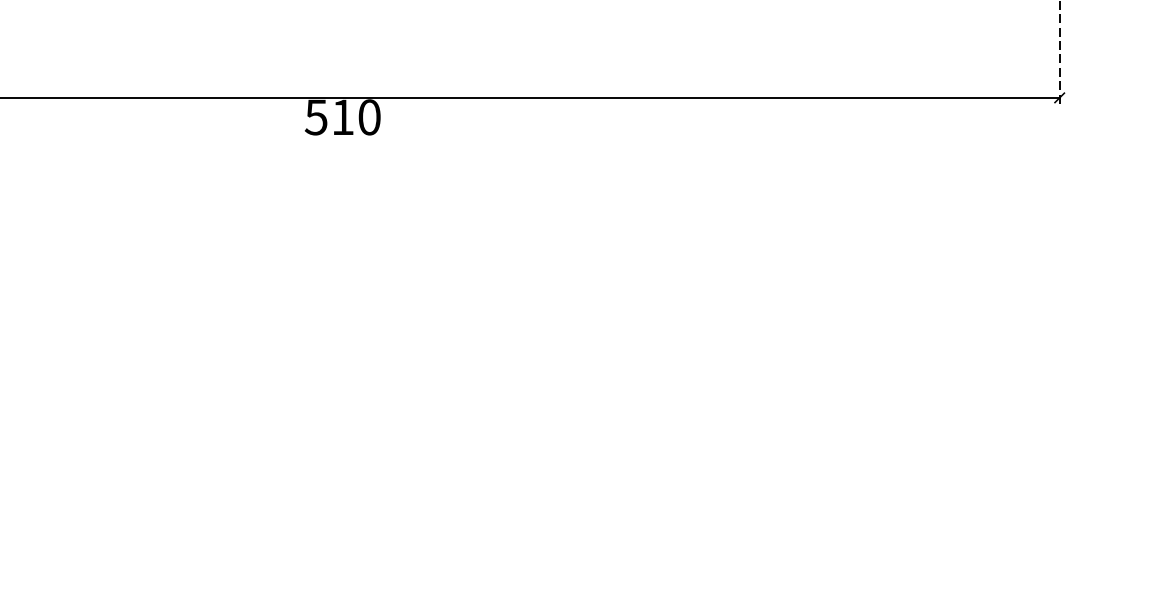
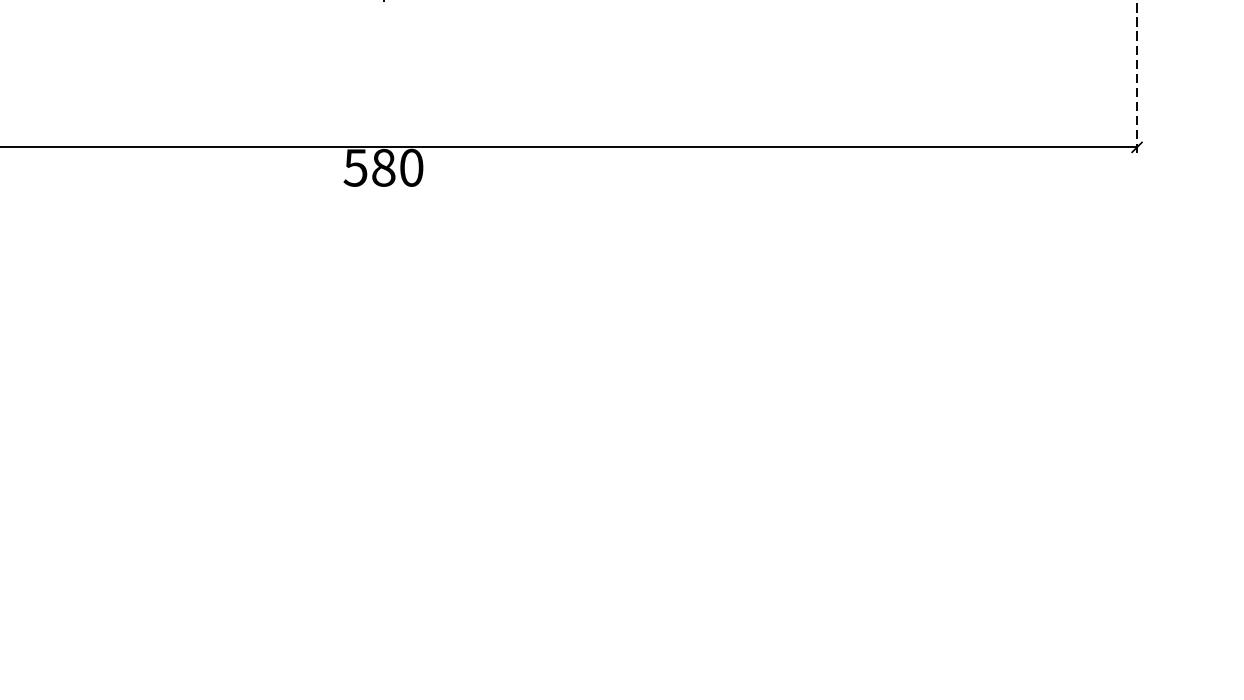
text: (342, 117) -> (383, 167), 510 -> 580

